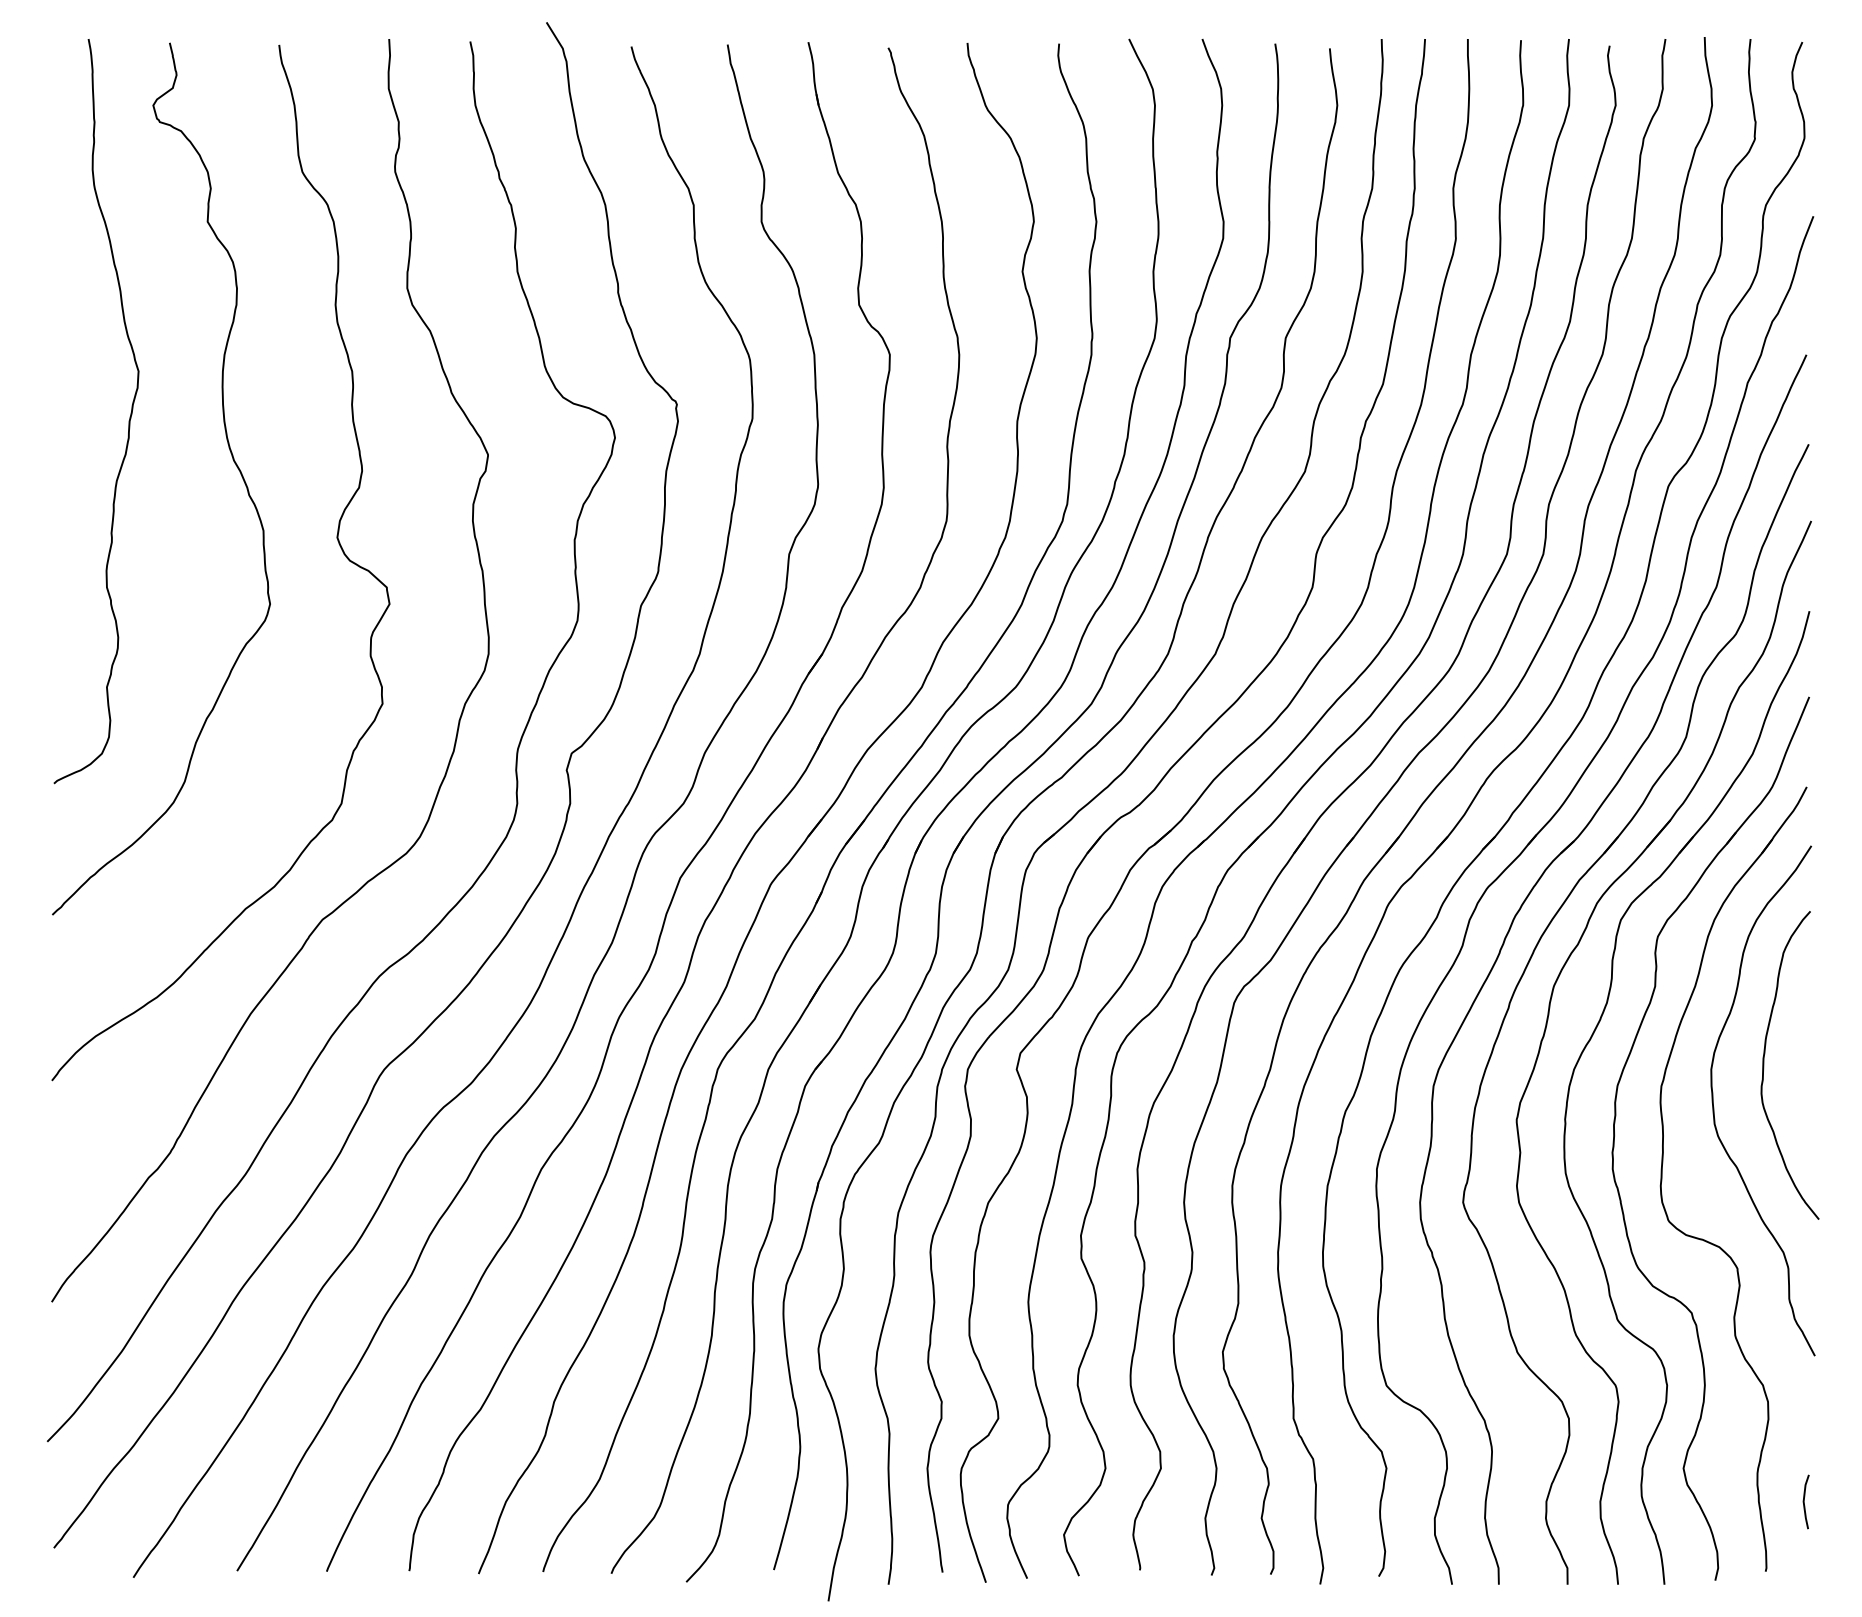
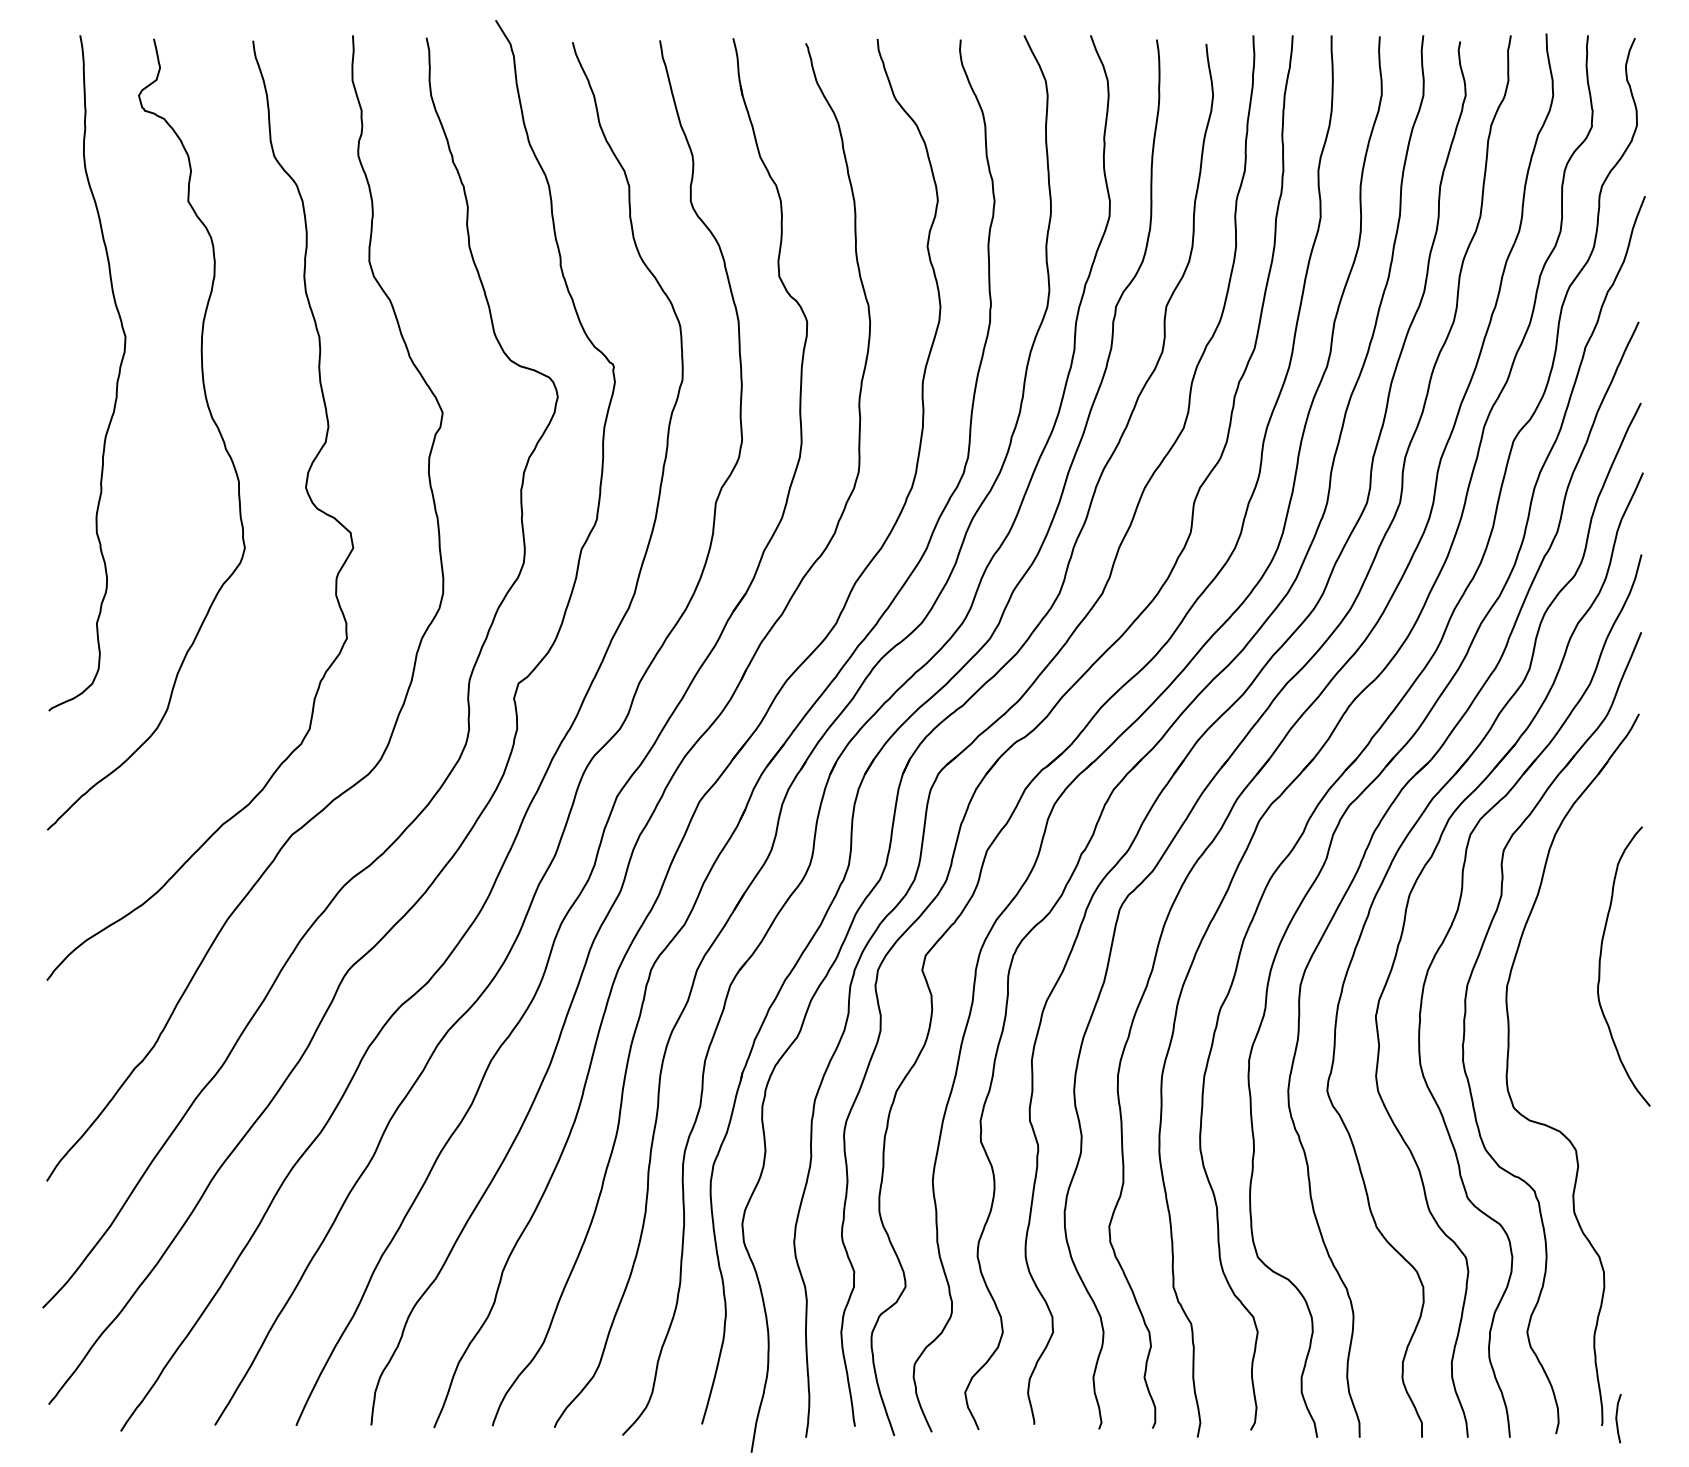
curve: (1714, 1107) -> (1555, 1004), removed
line: (1805, 1501) -> (1617, 1418), moved

